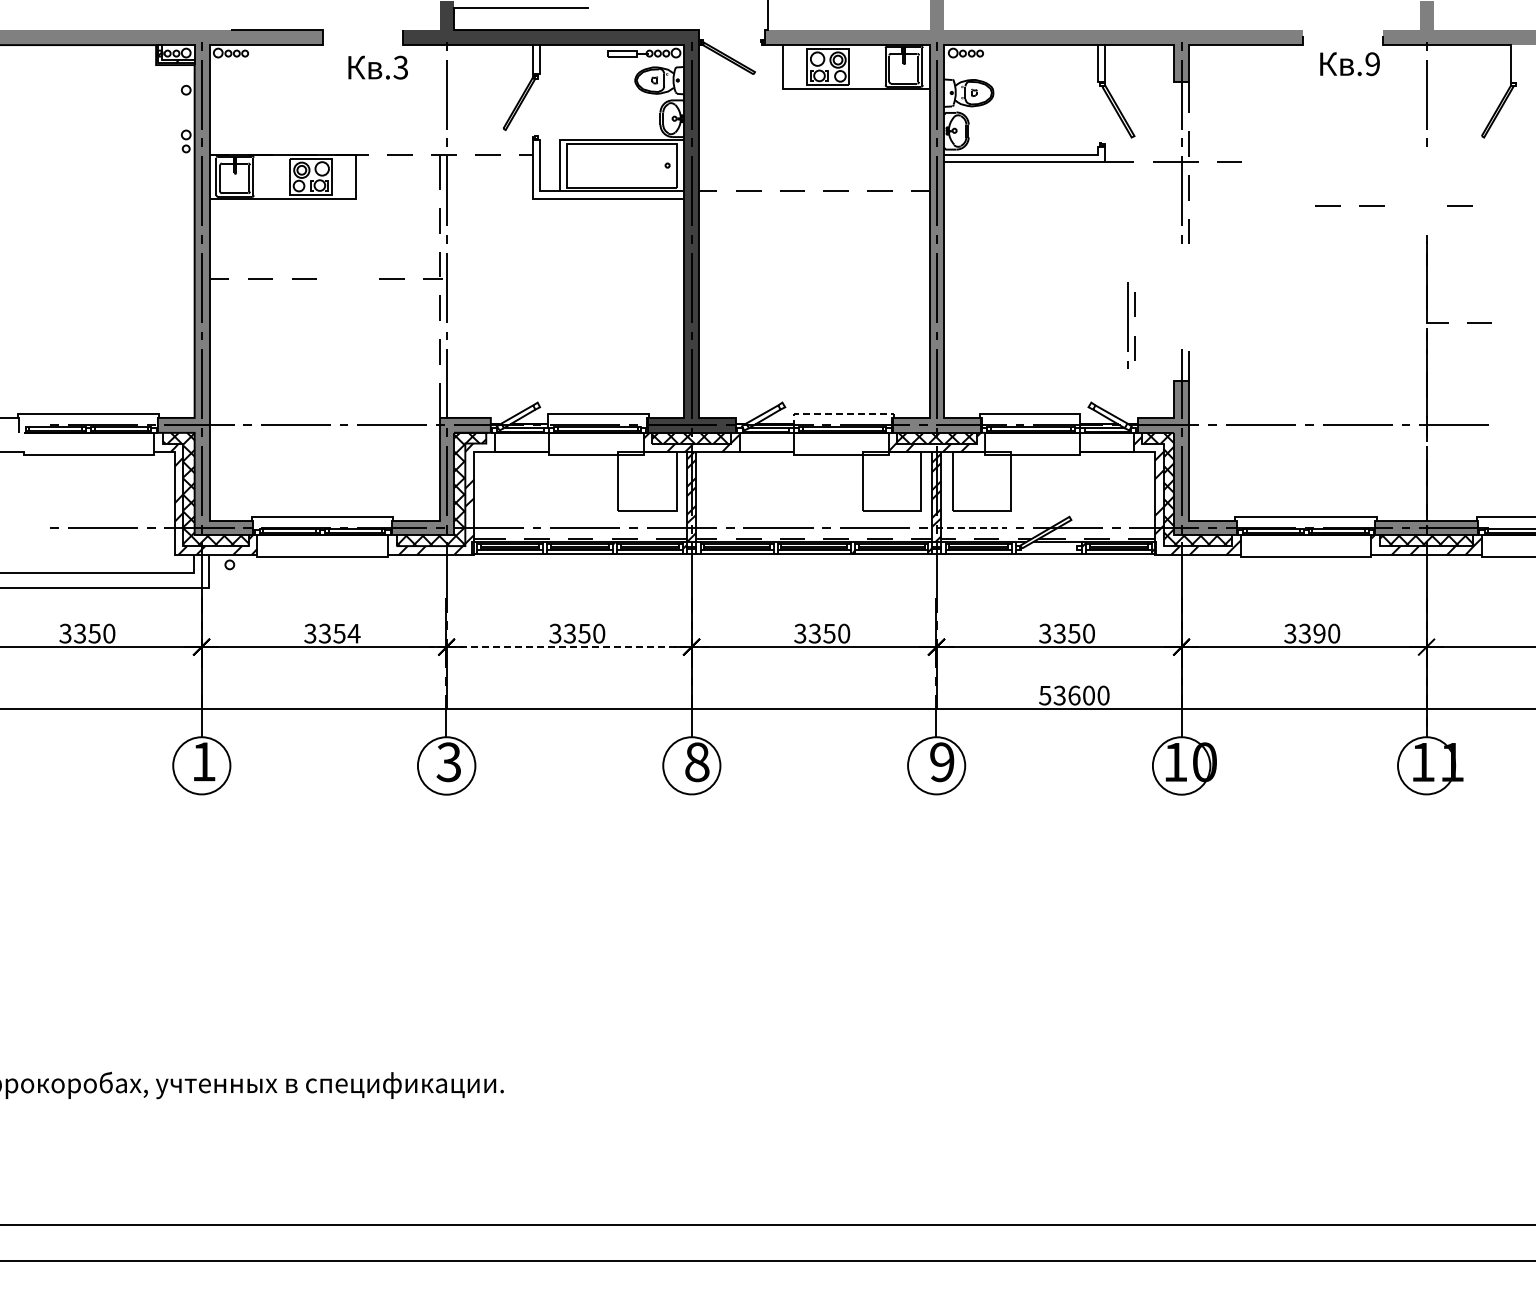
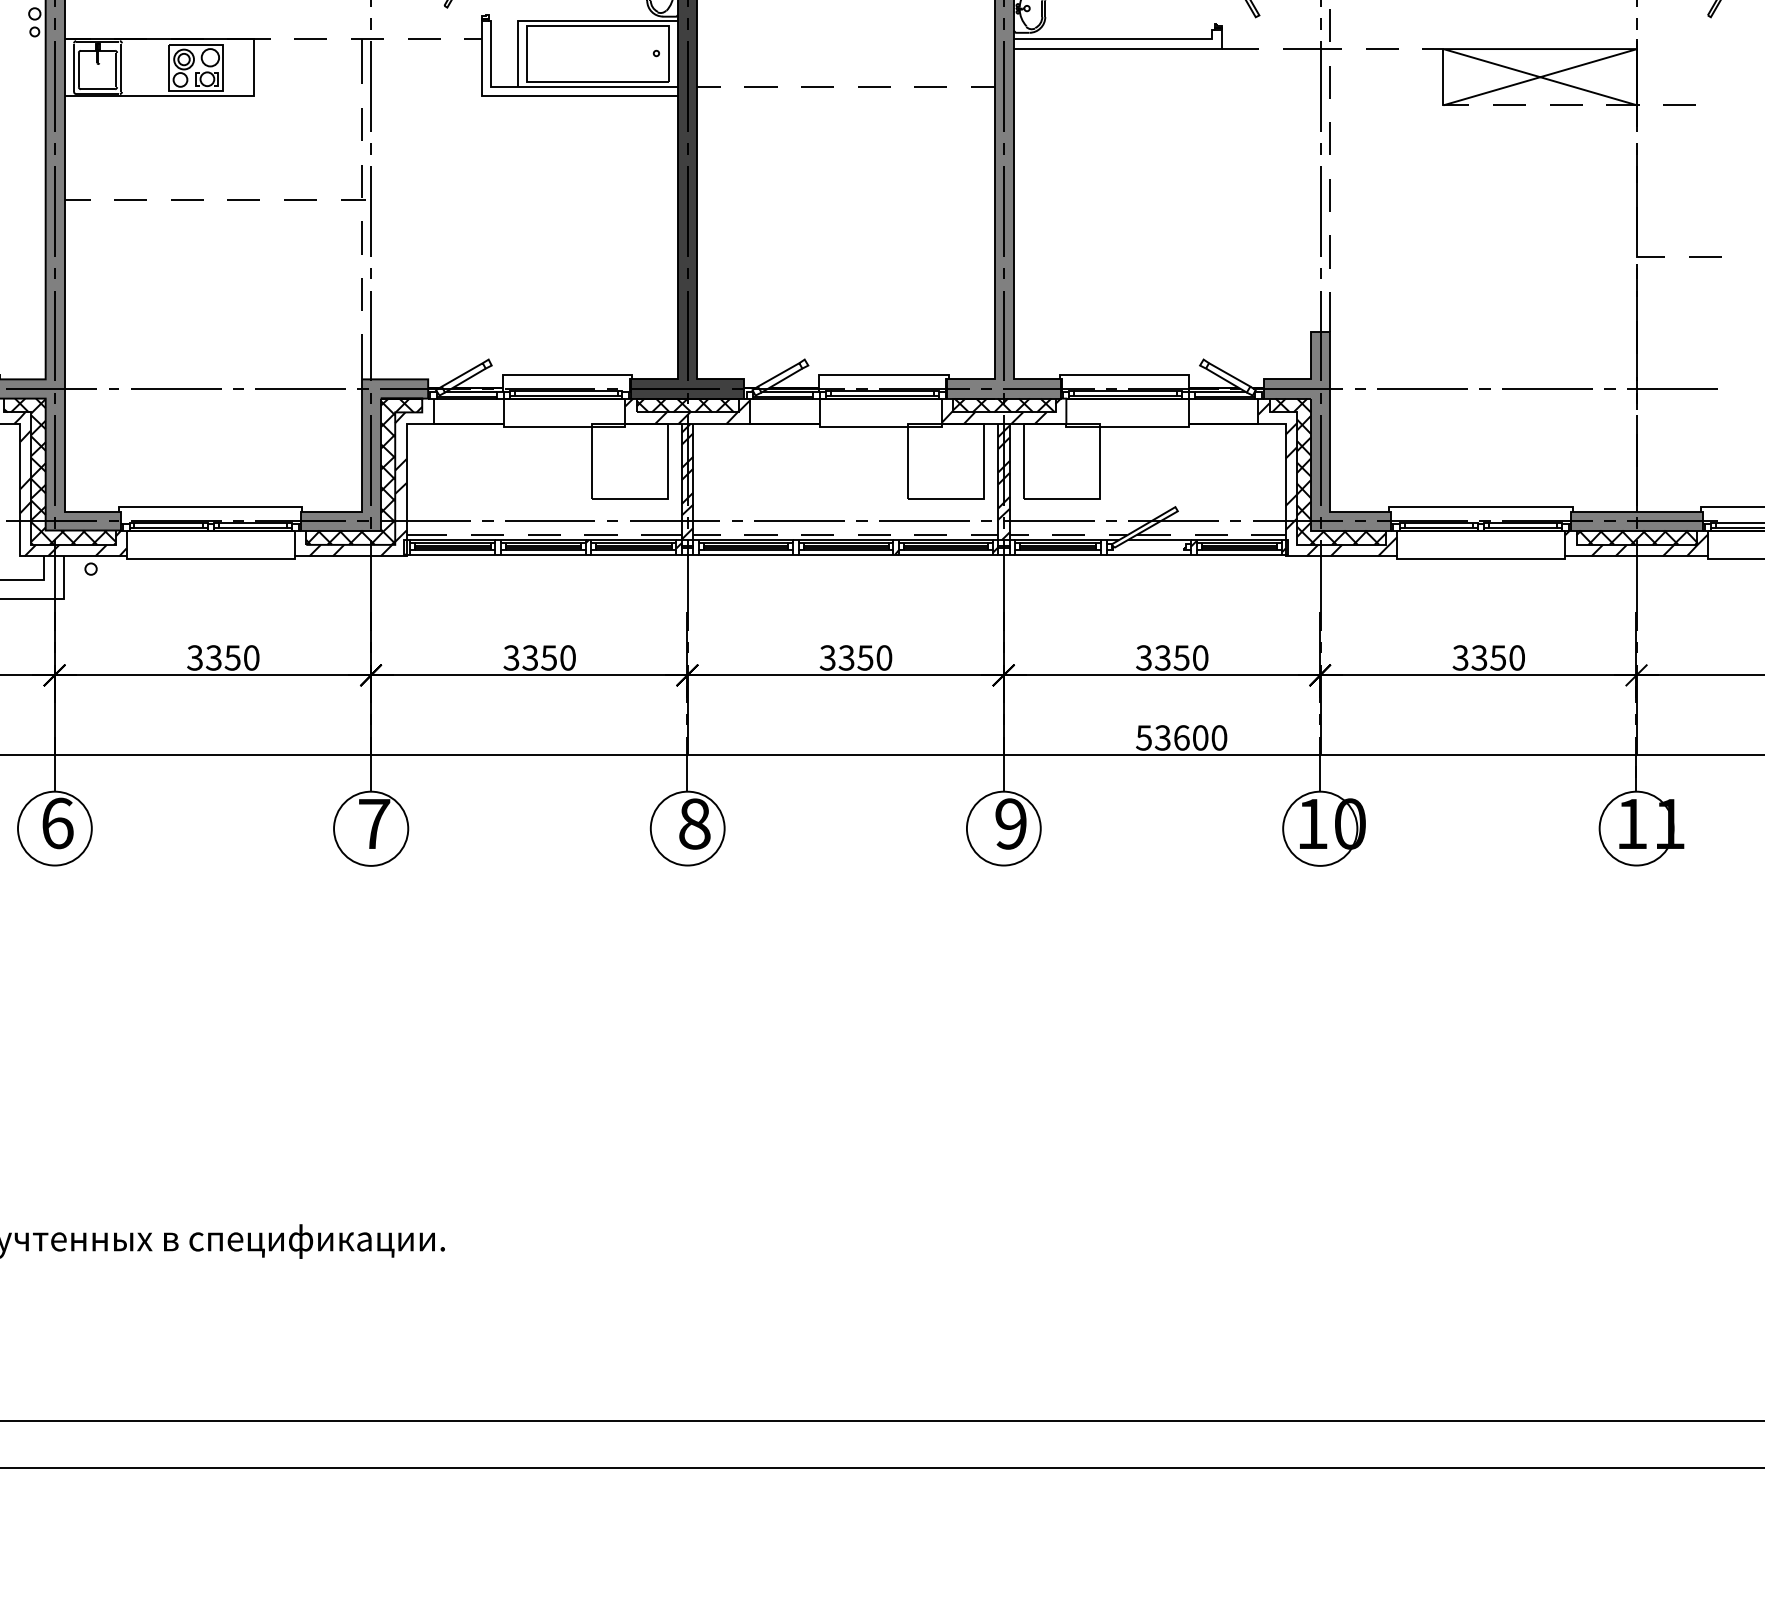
part: (1344, 190) -> (1530, 85), added
line: (347, 278) -> (243, 199), added
part: (1131, 325) -> (1325, 222), moved
line: (838, 414) -> (877, 374), dashed -> solid
line: (971, 527) -> (1048, 520), dashed -> solid
text: (353, 633) -> (250, 657), 3354 -> 3350
text: (1319, 633) -> (1498, 657), 3390 -> 3350
line: (569, 647) -> (529, 675), dashed -> solid
text: (204, 761) -> (58, 823), 1 -> 6
text: (448, 762) -> (373, 824), 3 -> 7

